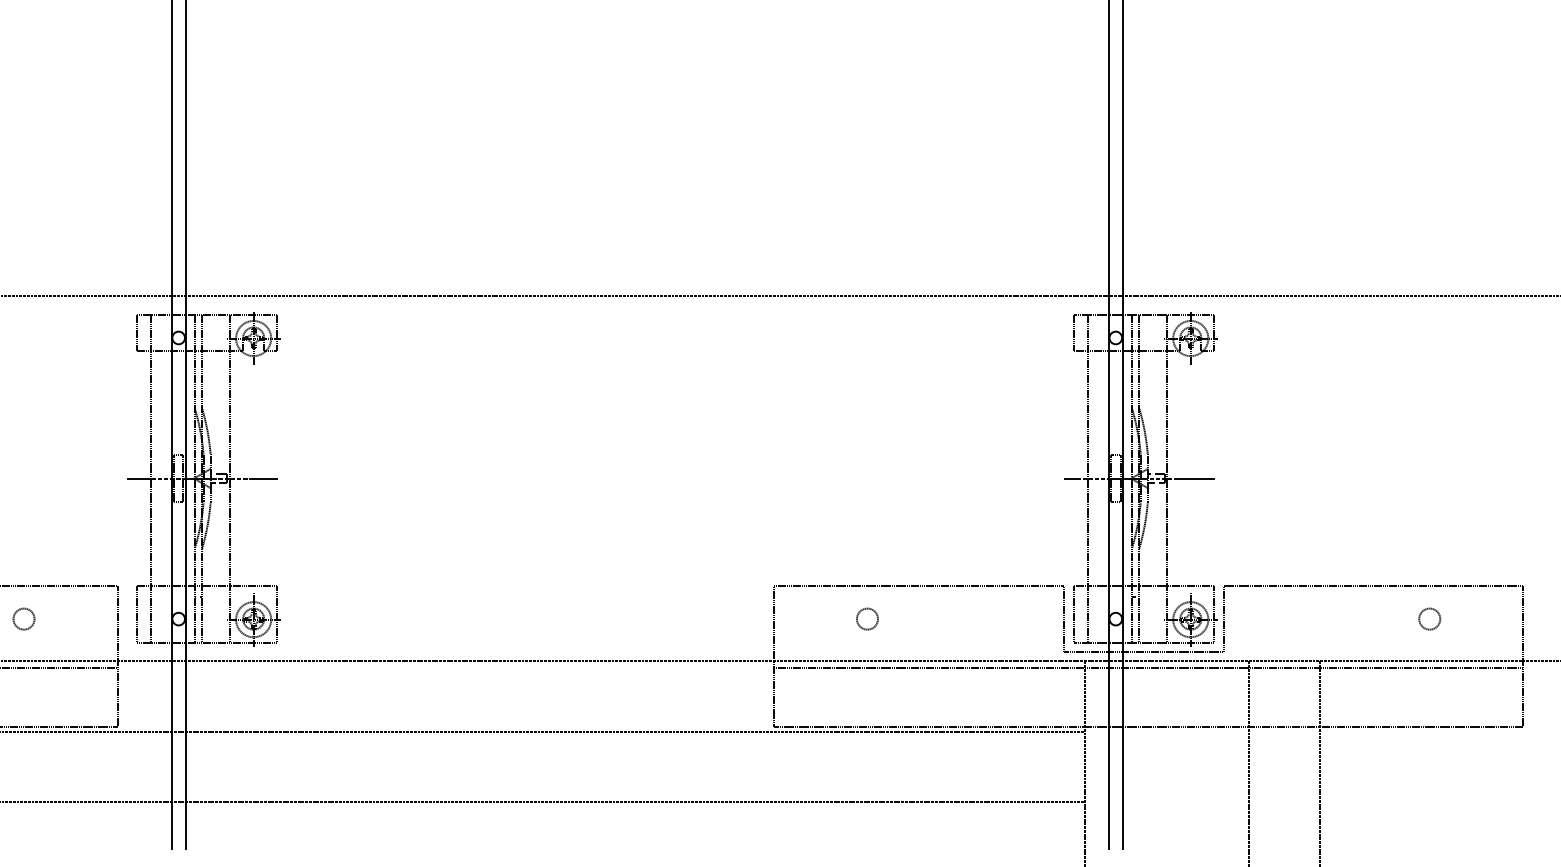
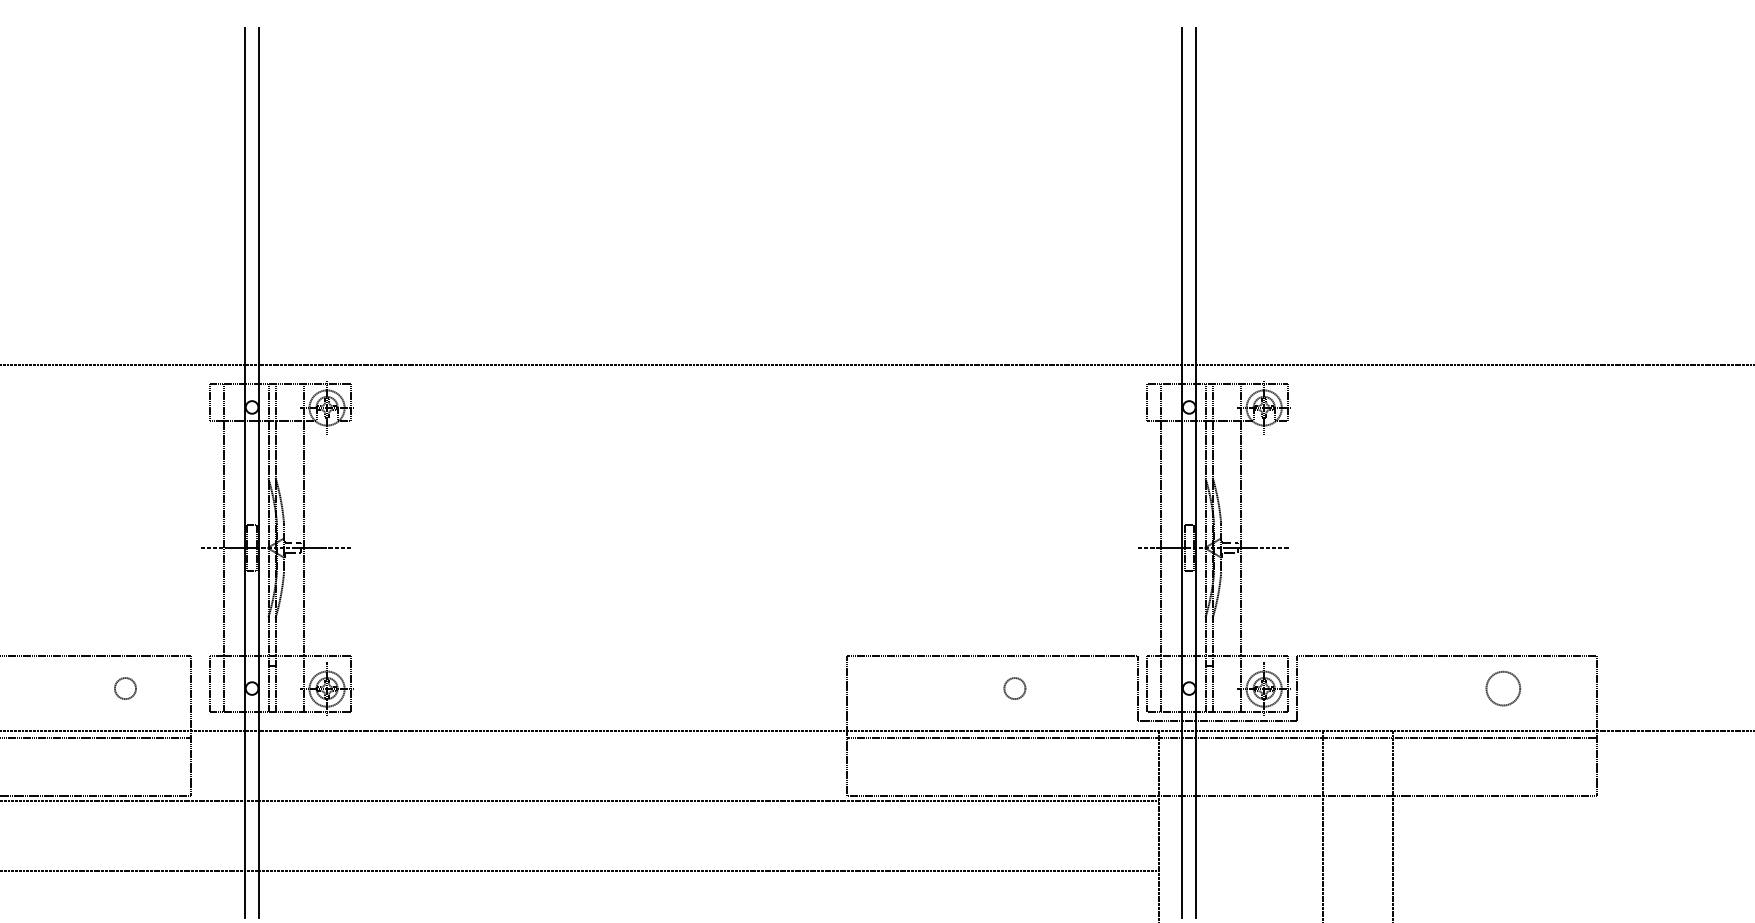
circle: (24, 619) -> (125, 688), moved
circle: (867, 619) -> (1014, 688), moved
circle: (1429, 619) -> (1502, 688), size x1.6

